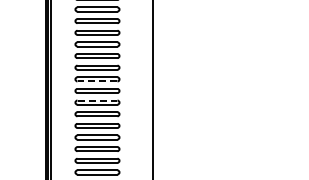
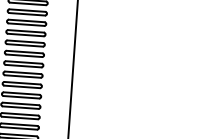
line: (97, 81) -> (25, 35), dashed -> solid
line: (97, 100) -> (24, 52), dashed -> solid

